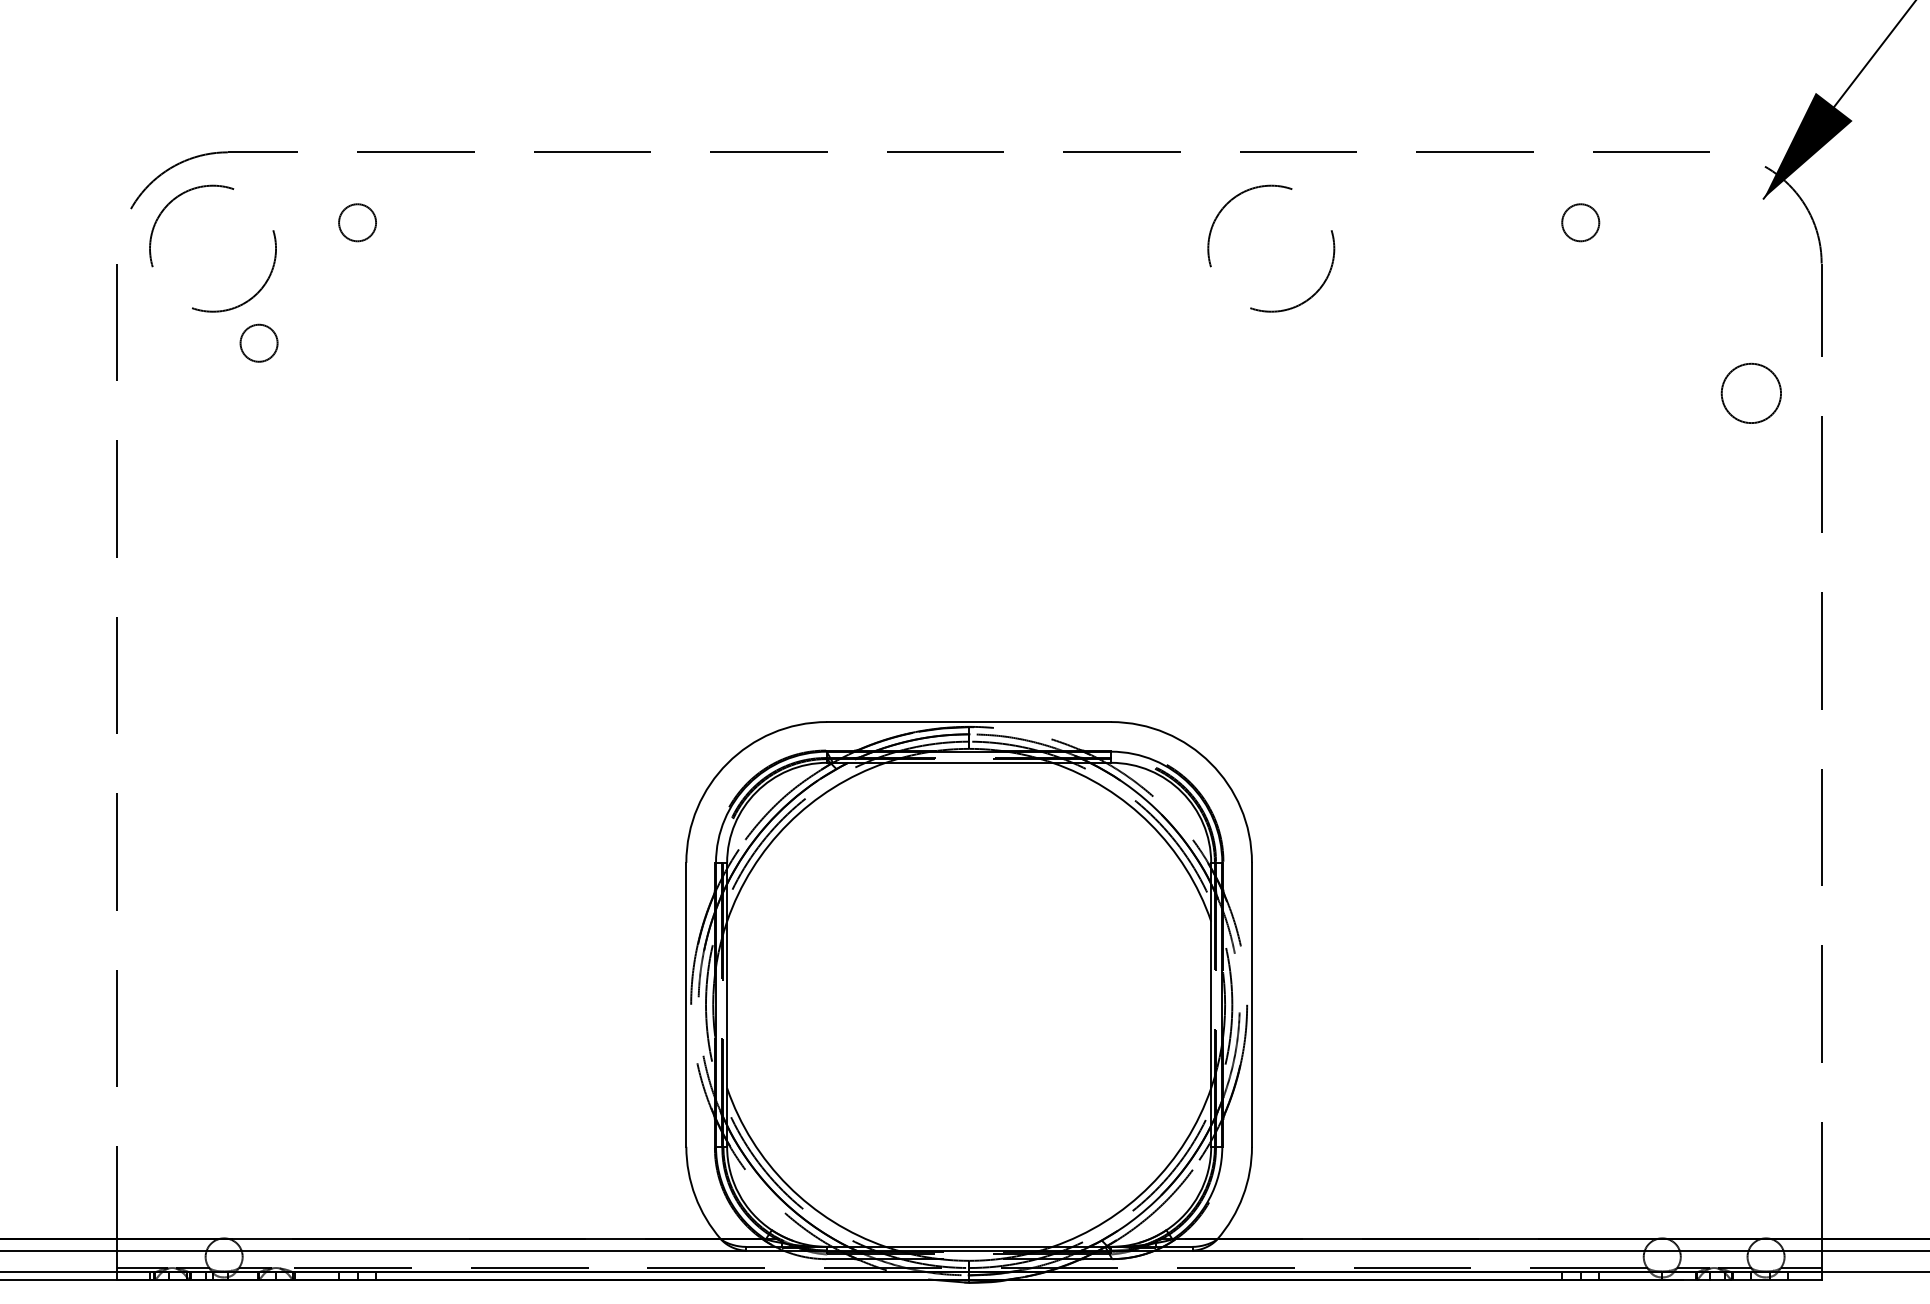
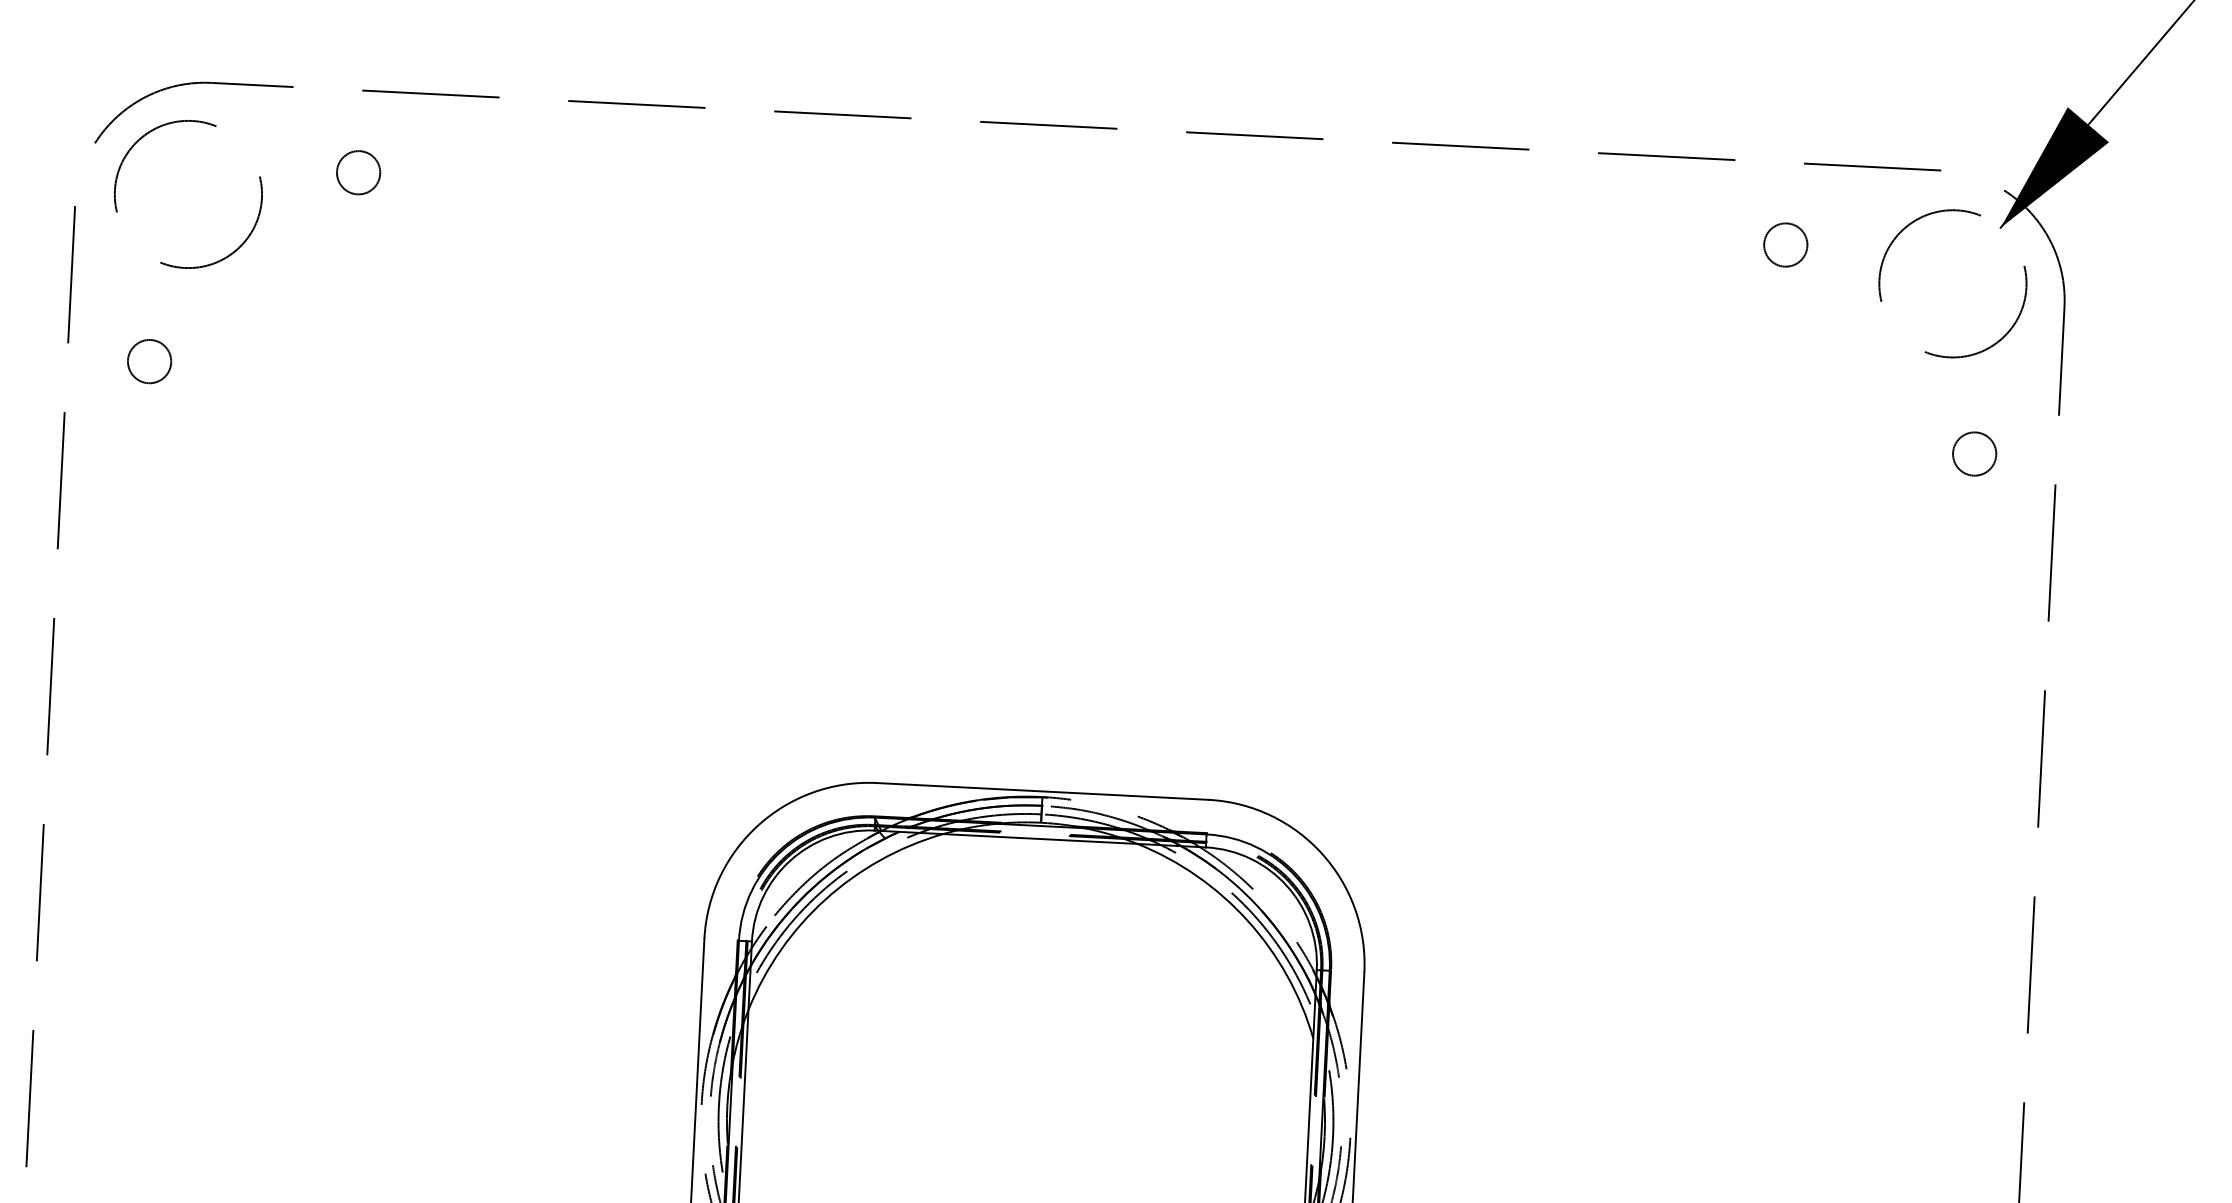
part: (1263, 187) -> (1947, 211), moved
part: (258, 342) -> (148, 360), moved
part: (1750, 392) -> (1973, 453), size x0.62

